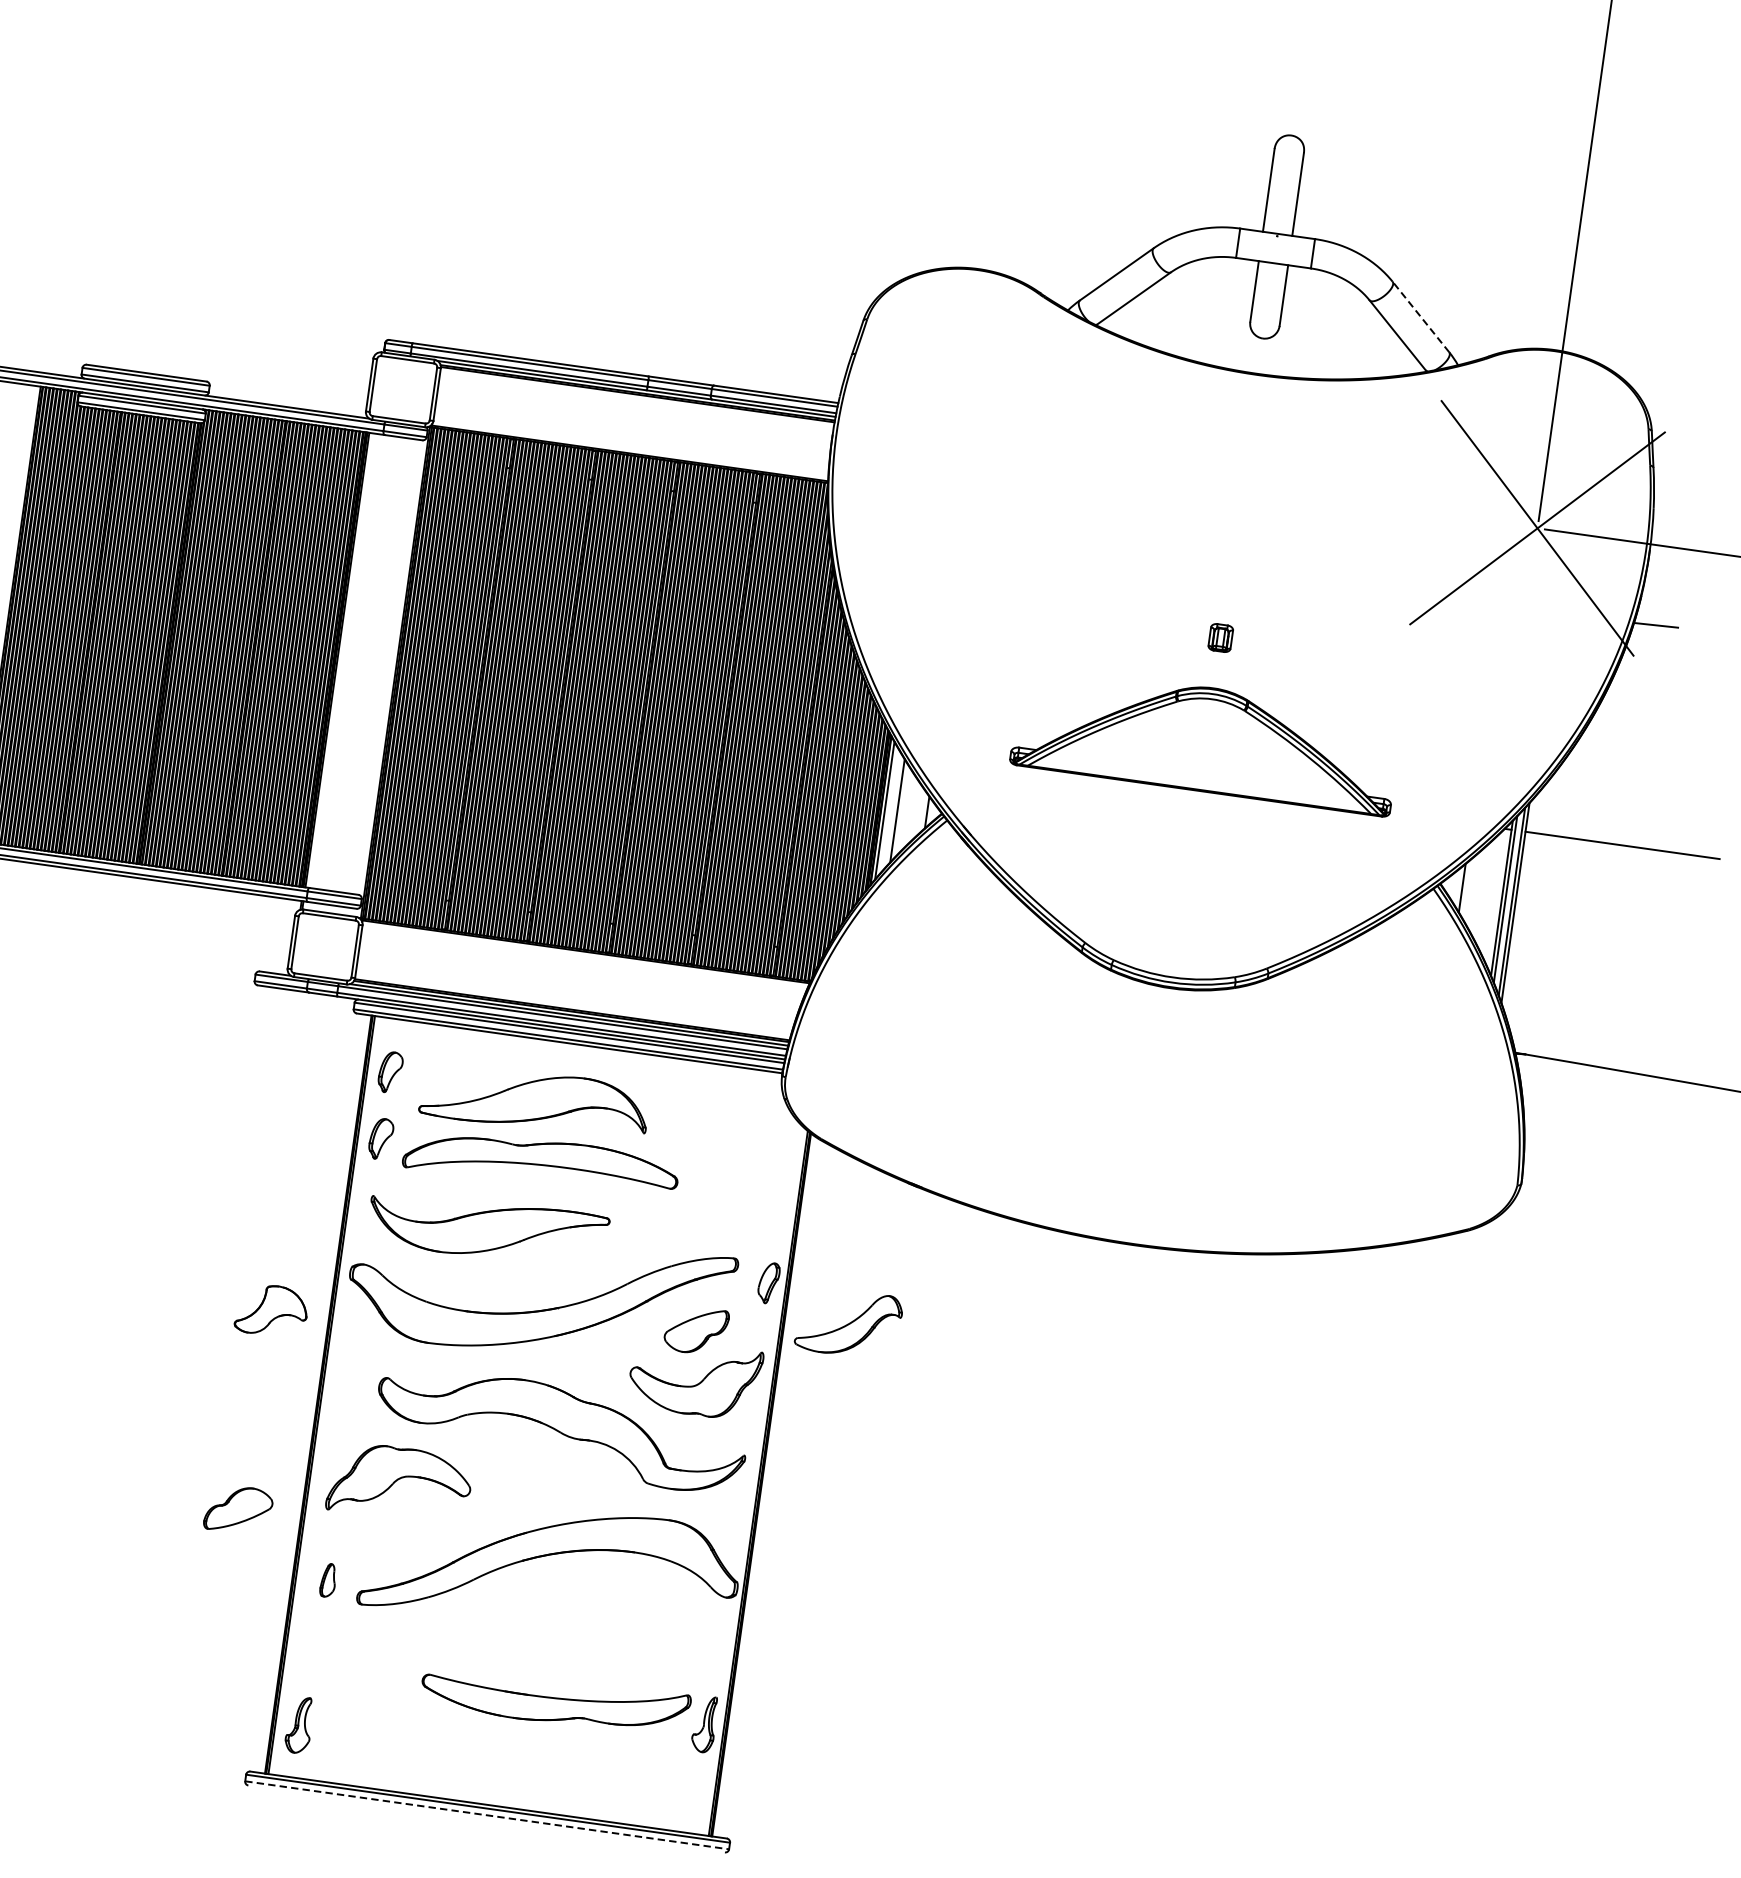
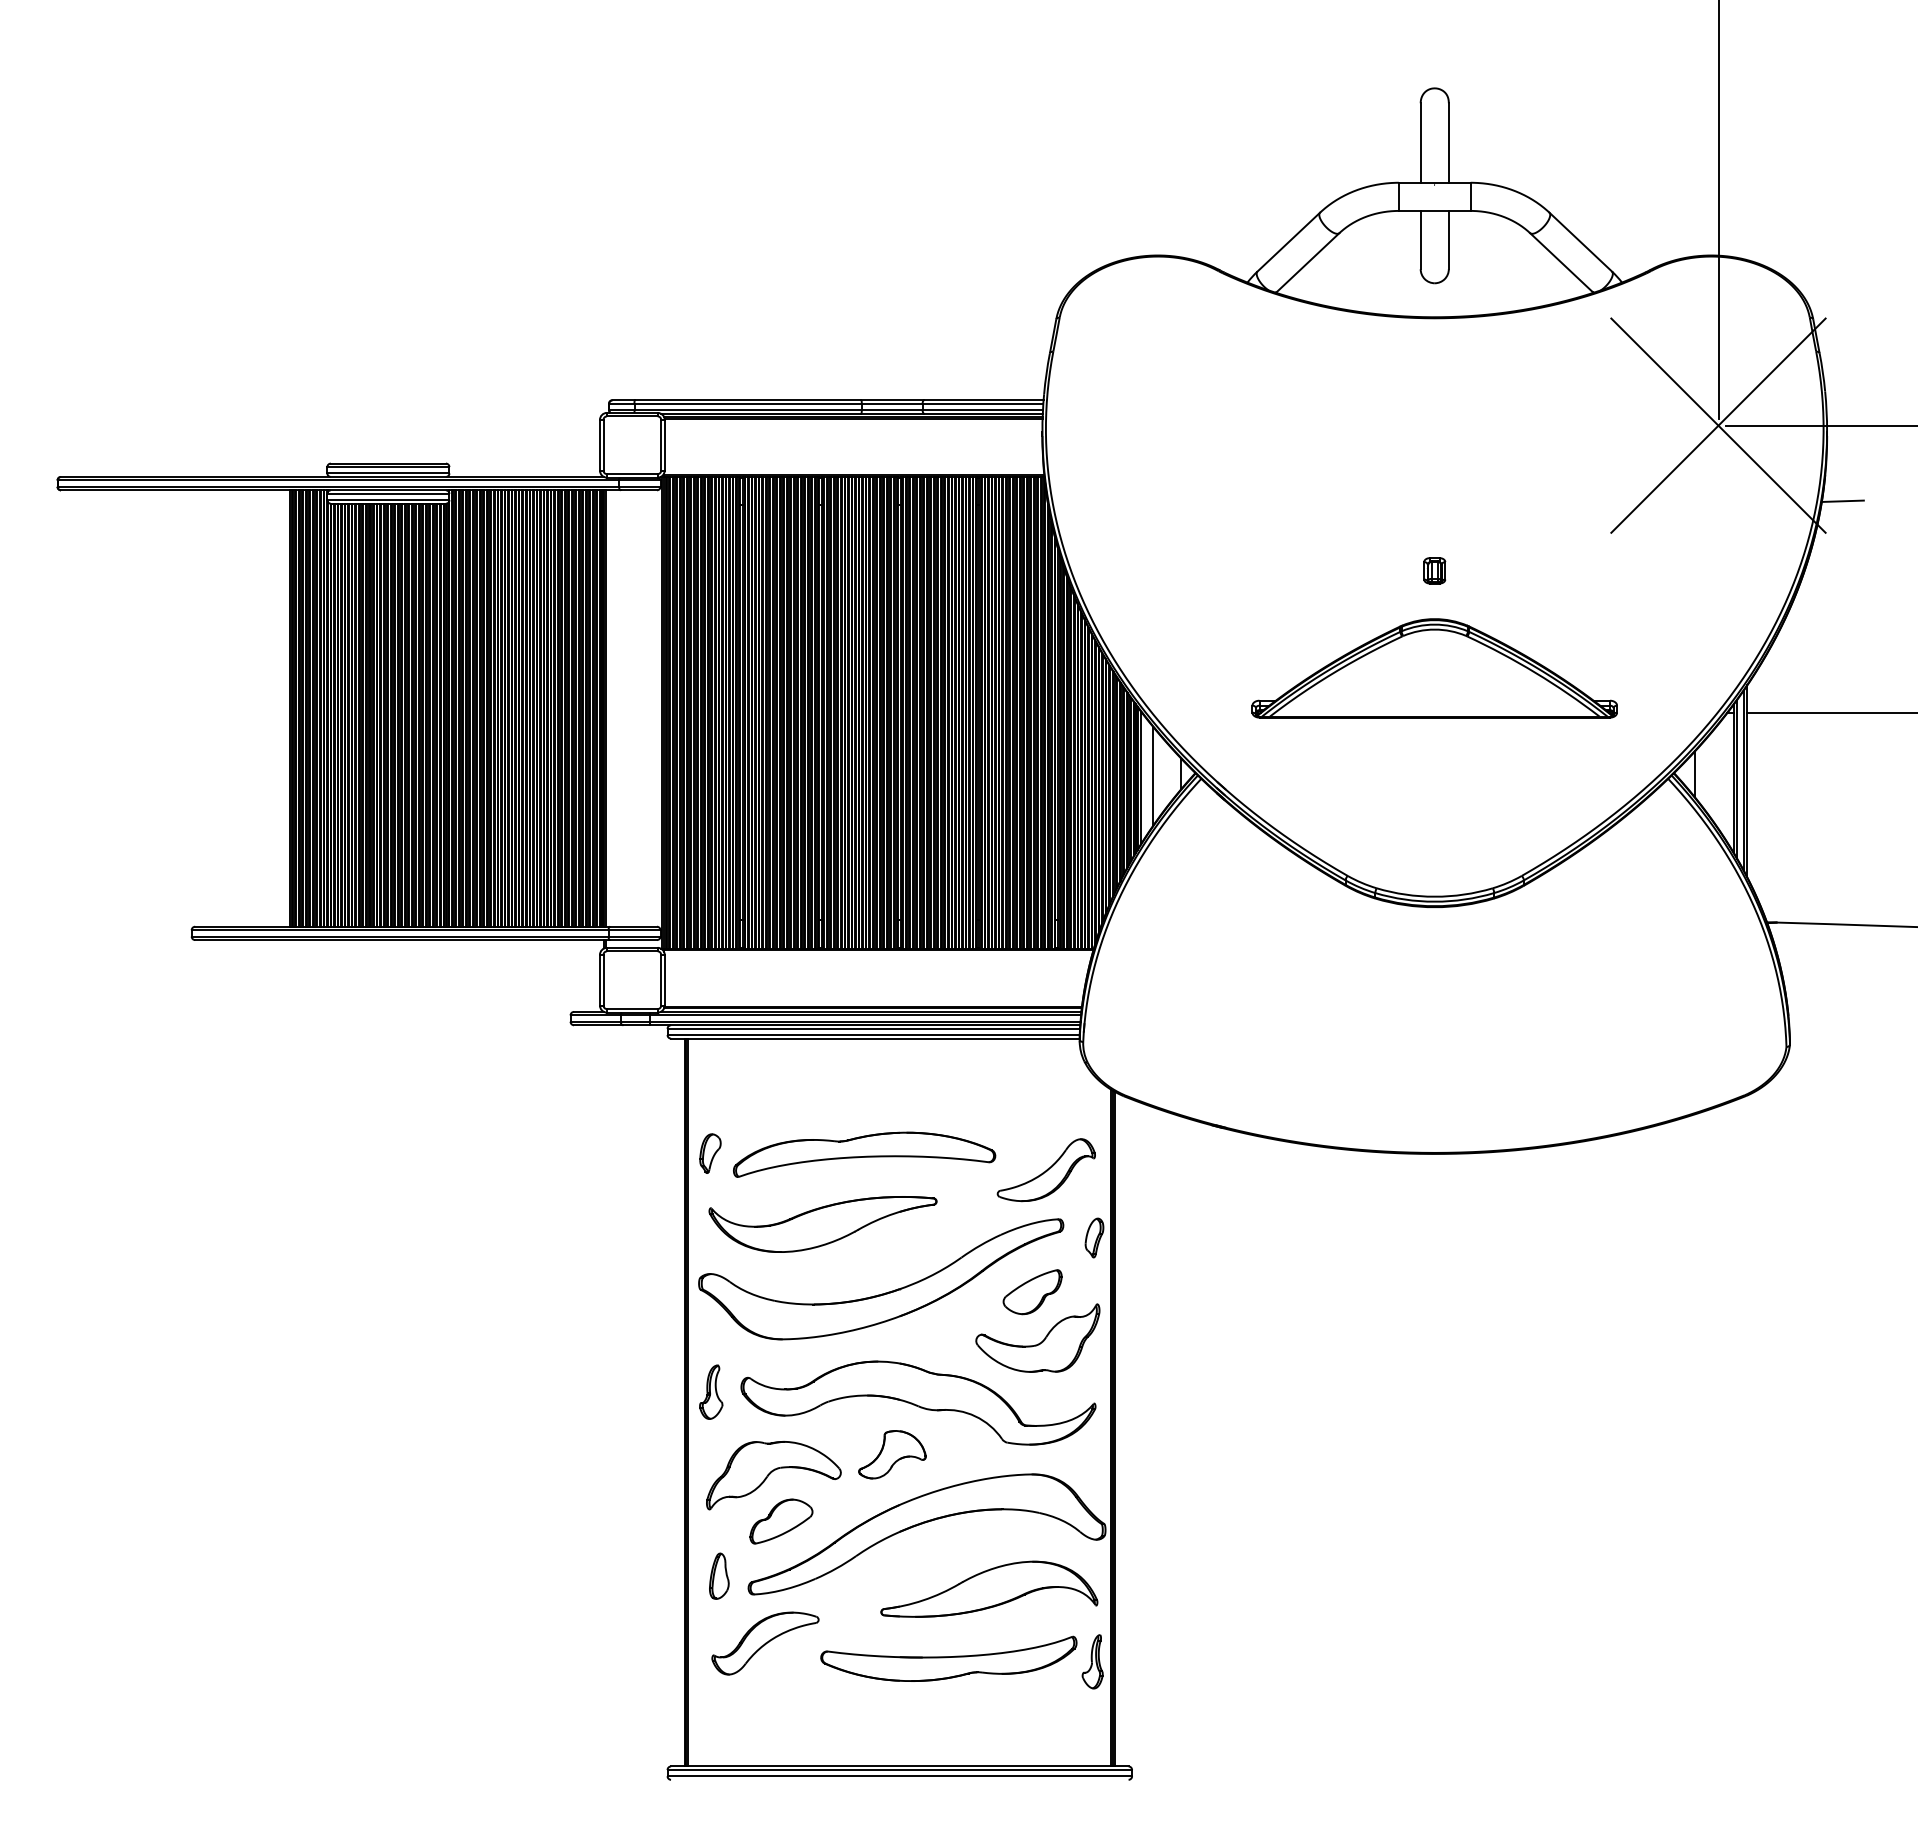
line: (1420, 317) -> (1580, 242), dashed -> solid
part: (390, 1072) -> (710, 1089), removed
part: (535, 1100) -> (989, 1588), moved
part: (272, 1310) -> (892, 1454), moved
part: (848, 1323) -> (1045, 1170), moved
part: (238, 1509) -> (781, 1521), moved
part: (328, 1579) -> (719, 1575), size x1.43
part: (366, 1657) -> (765, 1643), added
part: (299, 1724) -> (711, 1391), moved
line: (487, 1815) -> (900, 1776), dashed -> solid

